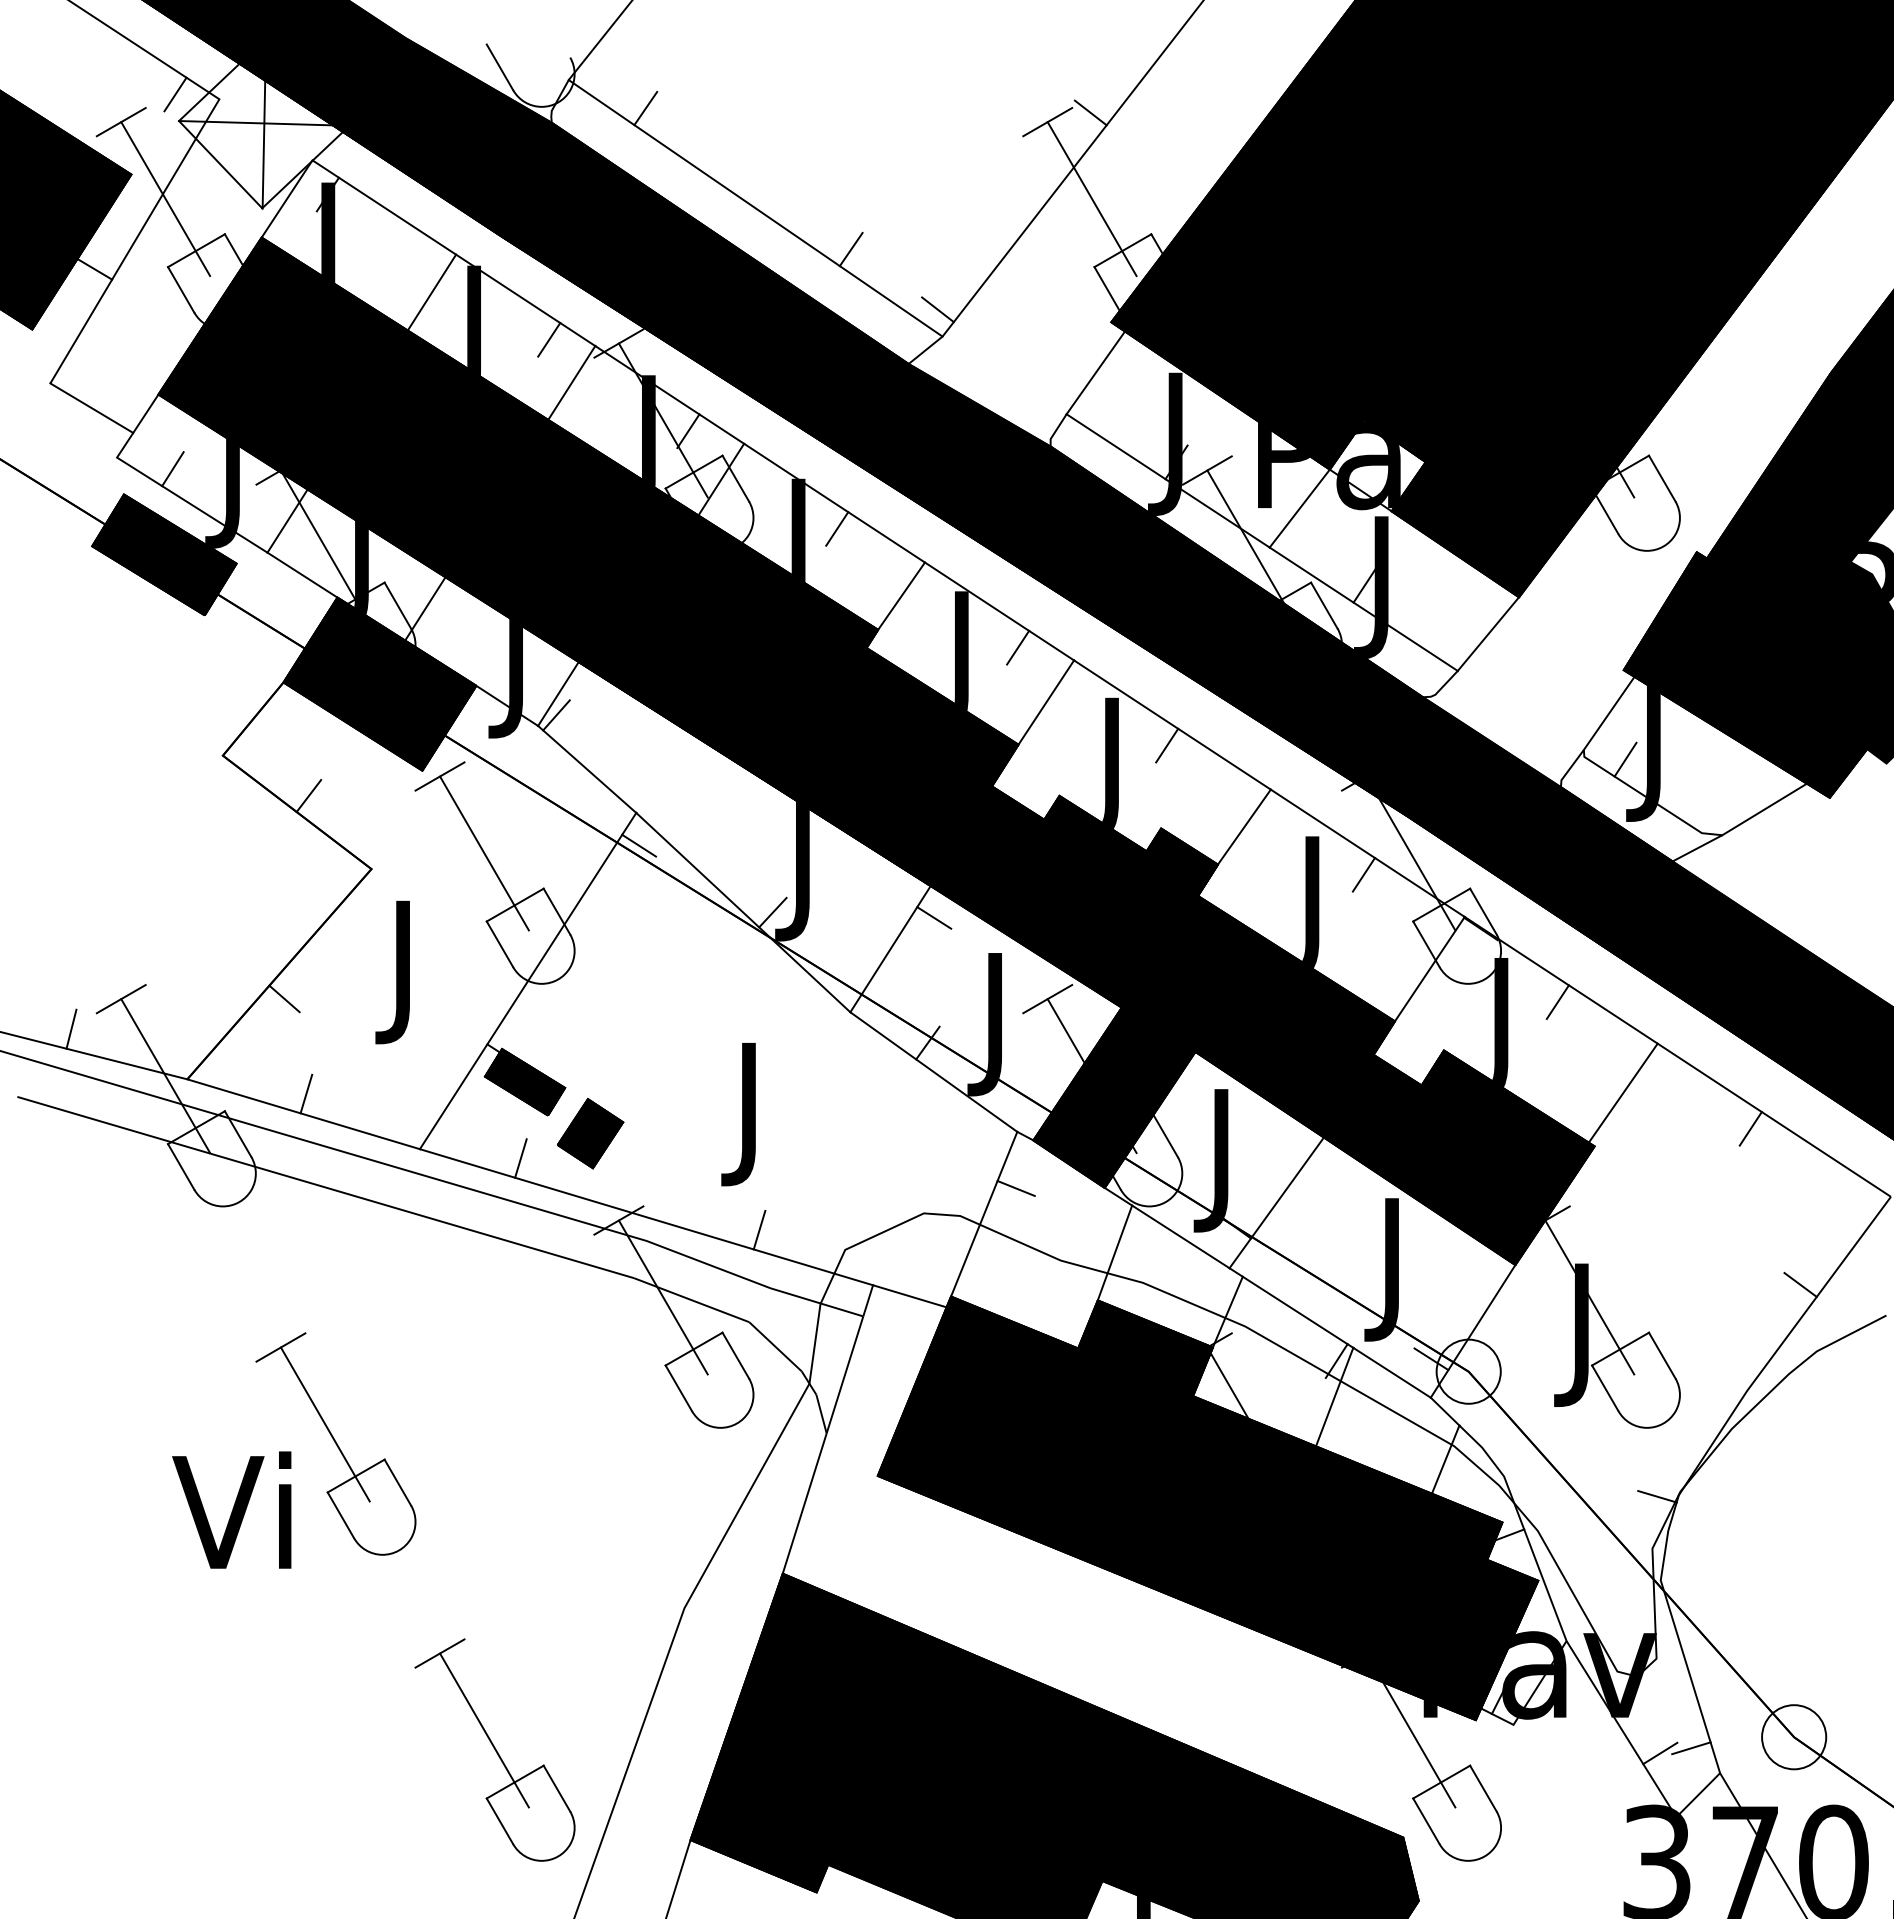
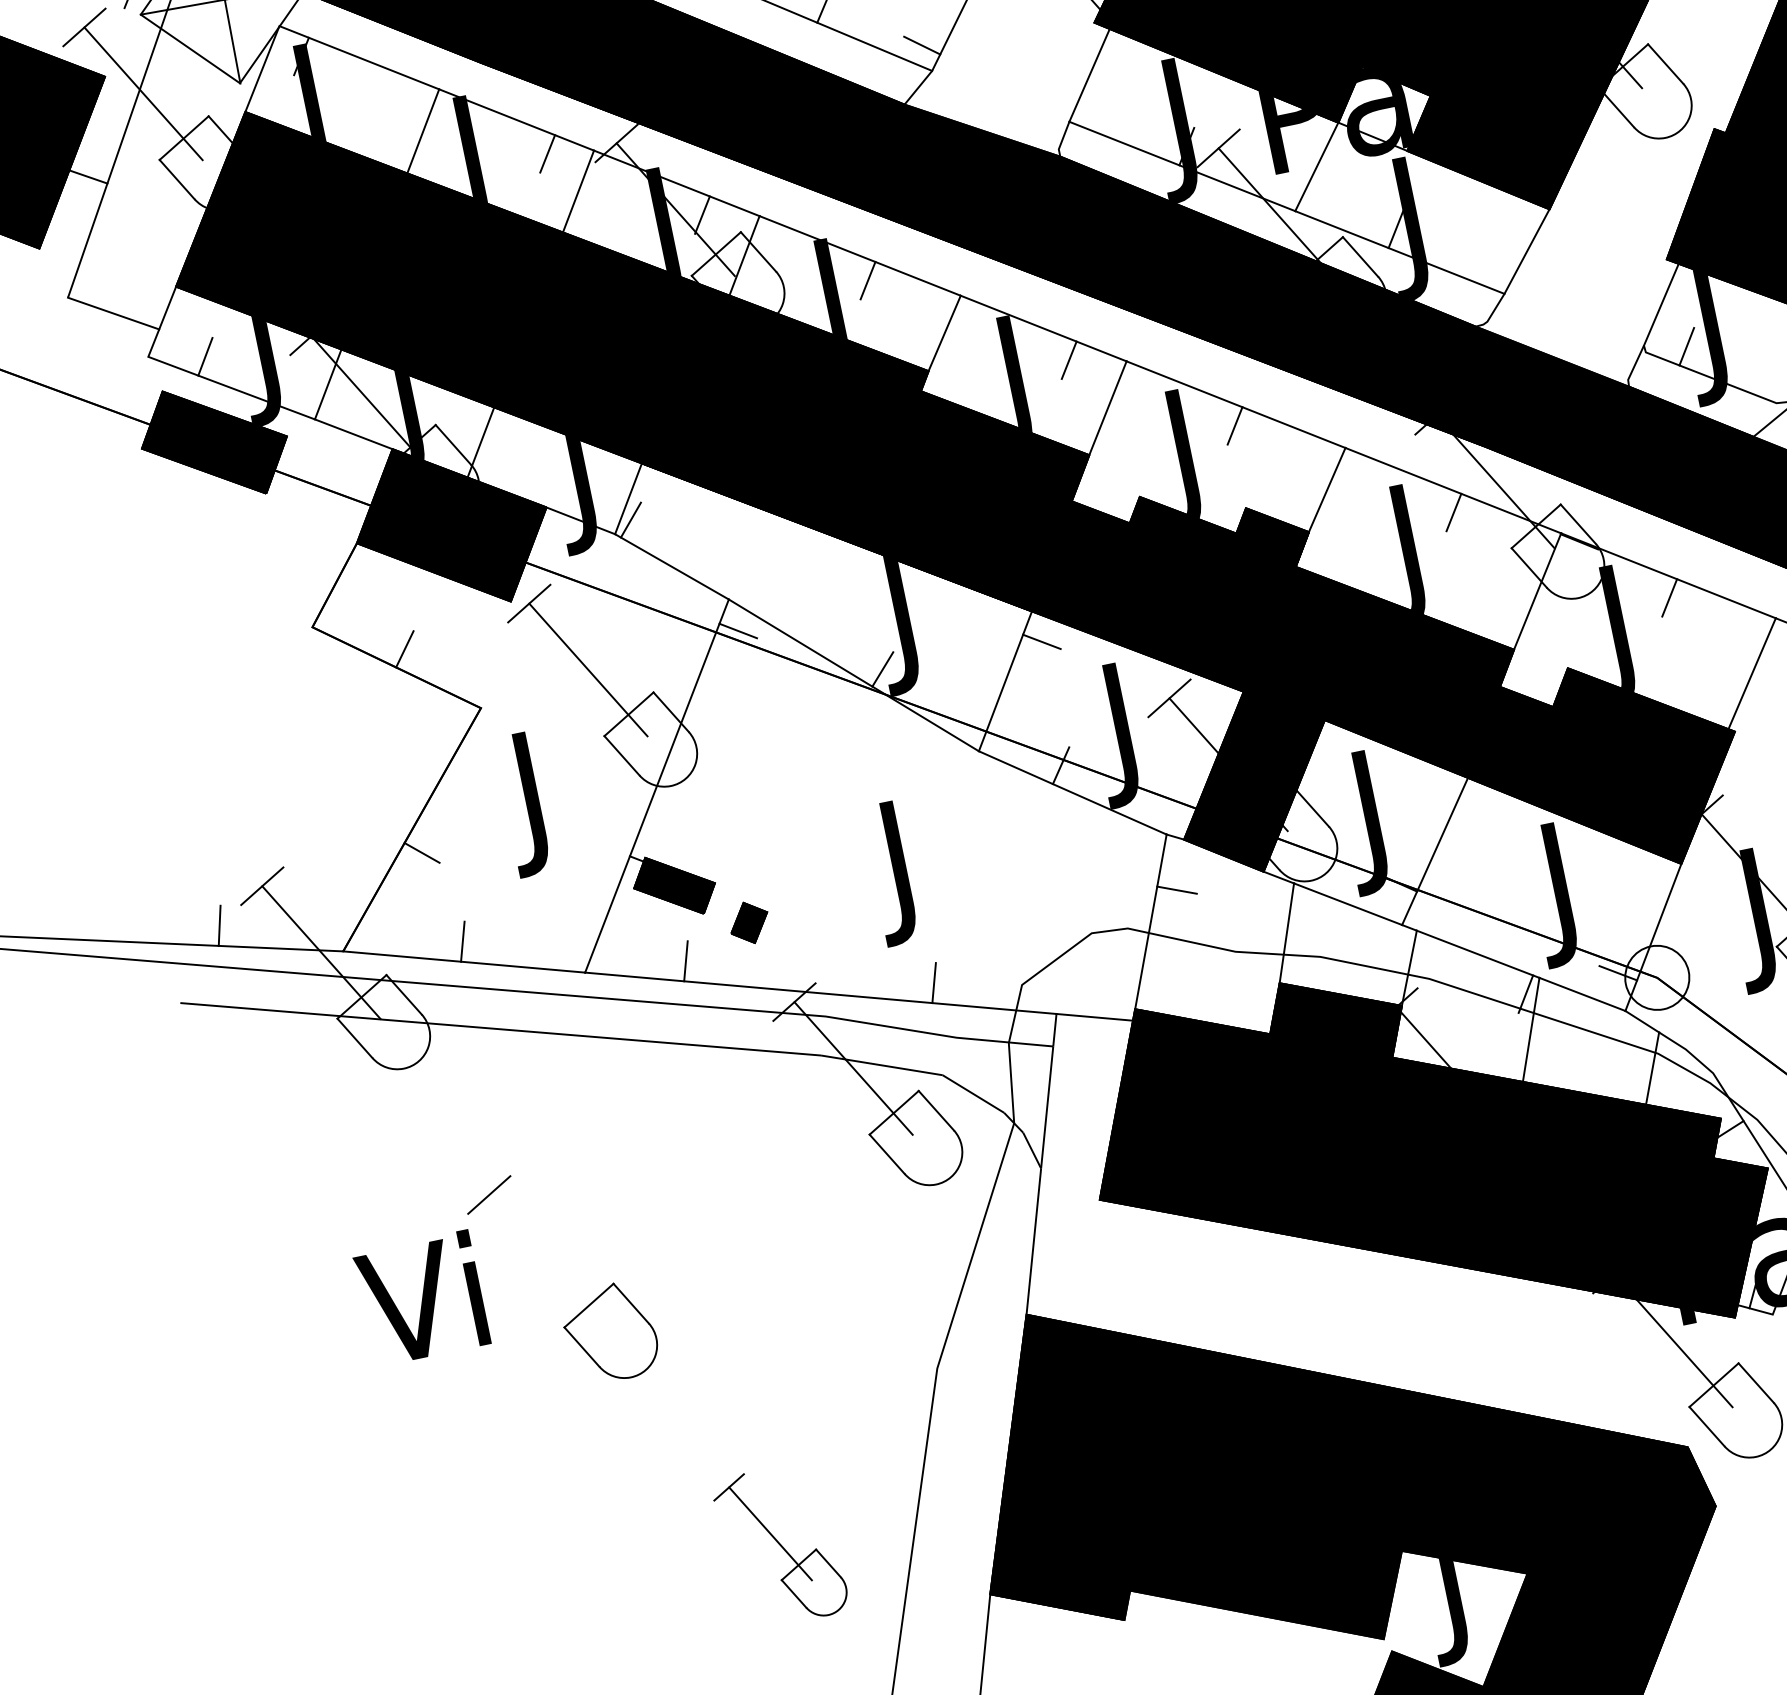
part: (590, 1133) -> (749, 922), size x0.6
line: (324, 1424) -> (547, 1261), removed
text: (231, 1509) -> (421, 1297), moved
part: (494, 1749) -> (779, 1545), size x0.7

